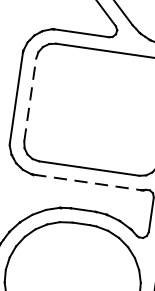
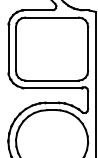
line: (31, 99) -> (16, 48), dashed -> solid
line: (88, 181) -> (52, 87), dashed -> solid

